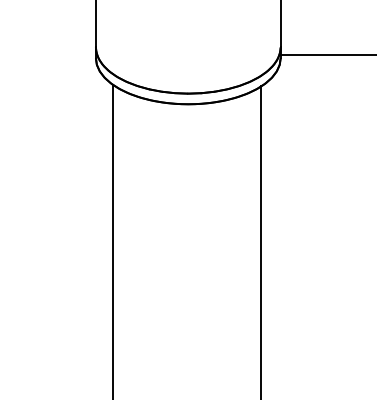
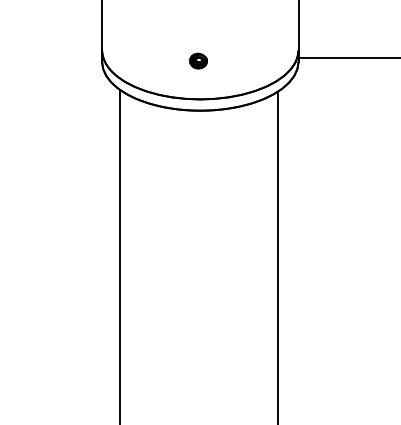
part: (186, 57) -> (198, 60), added

